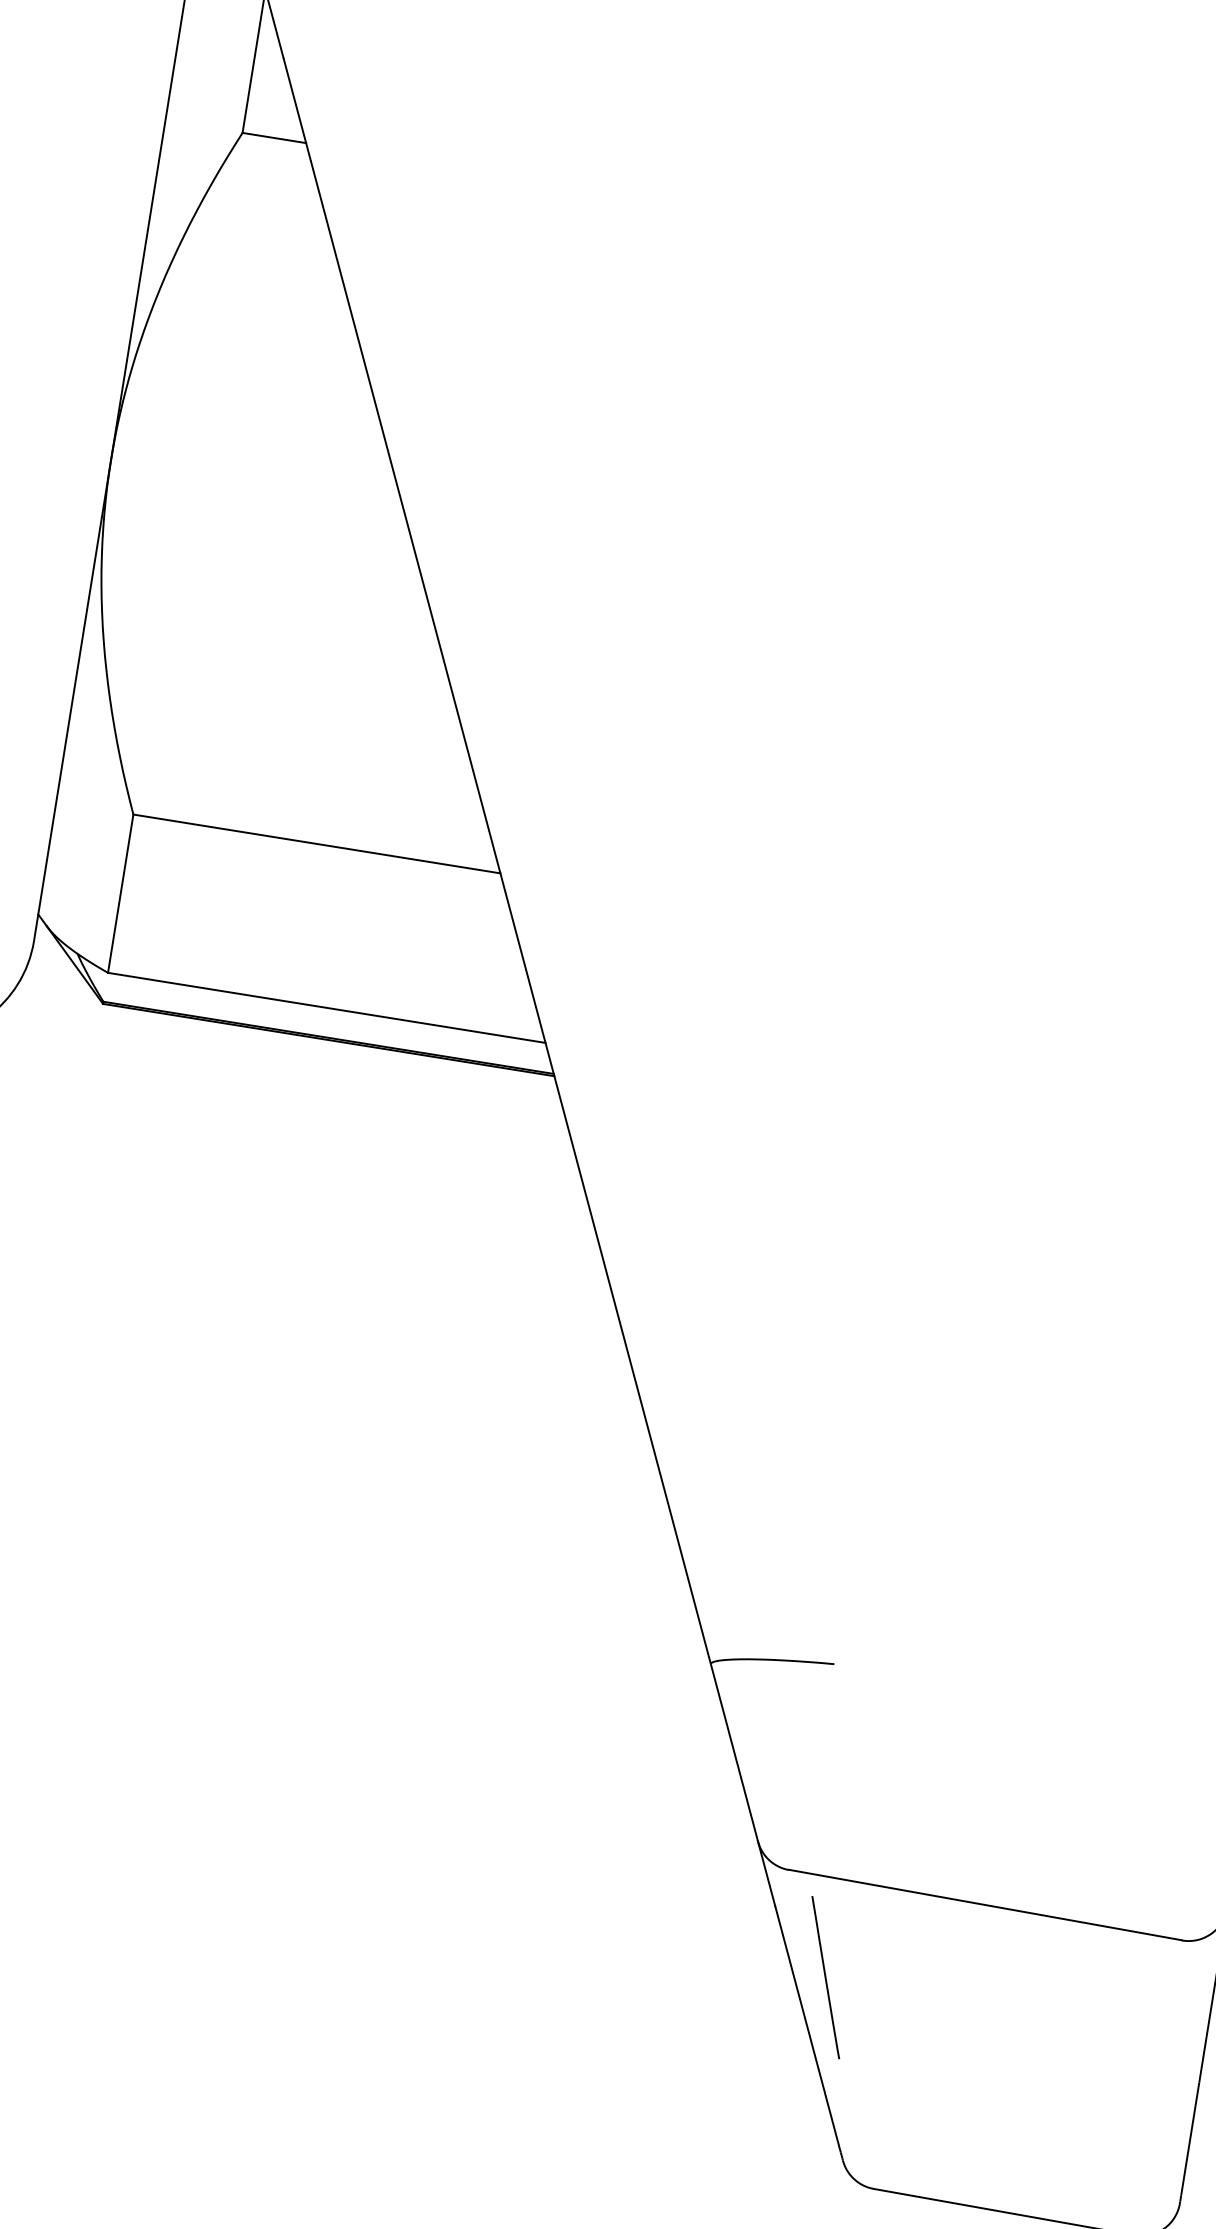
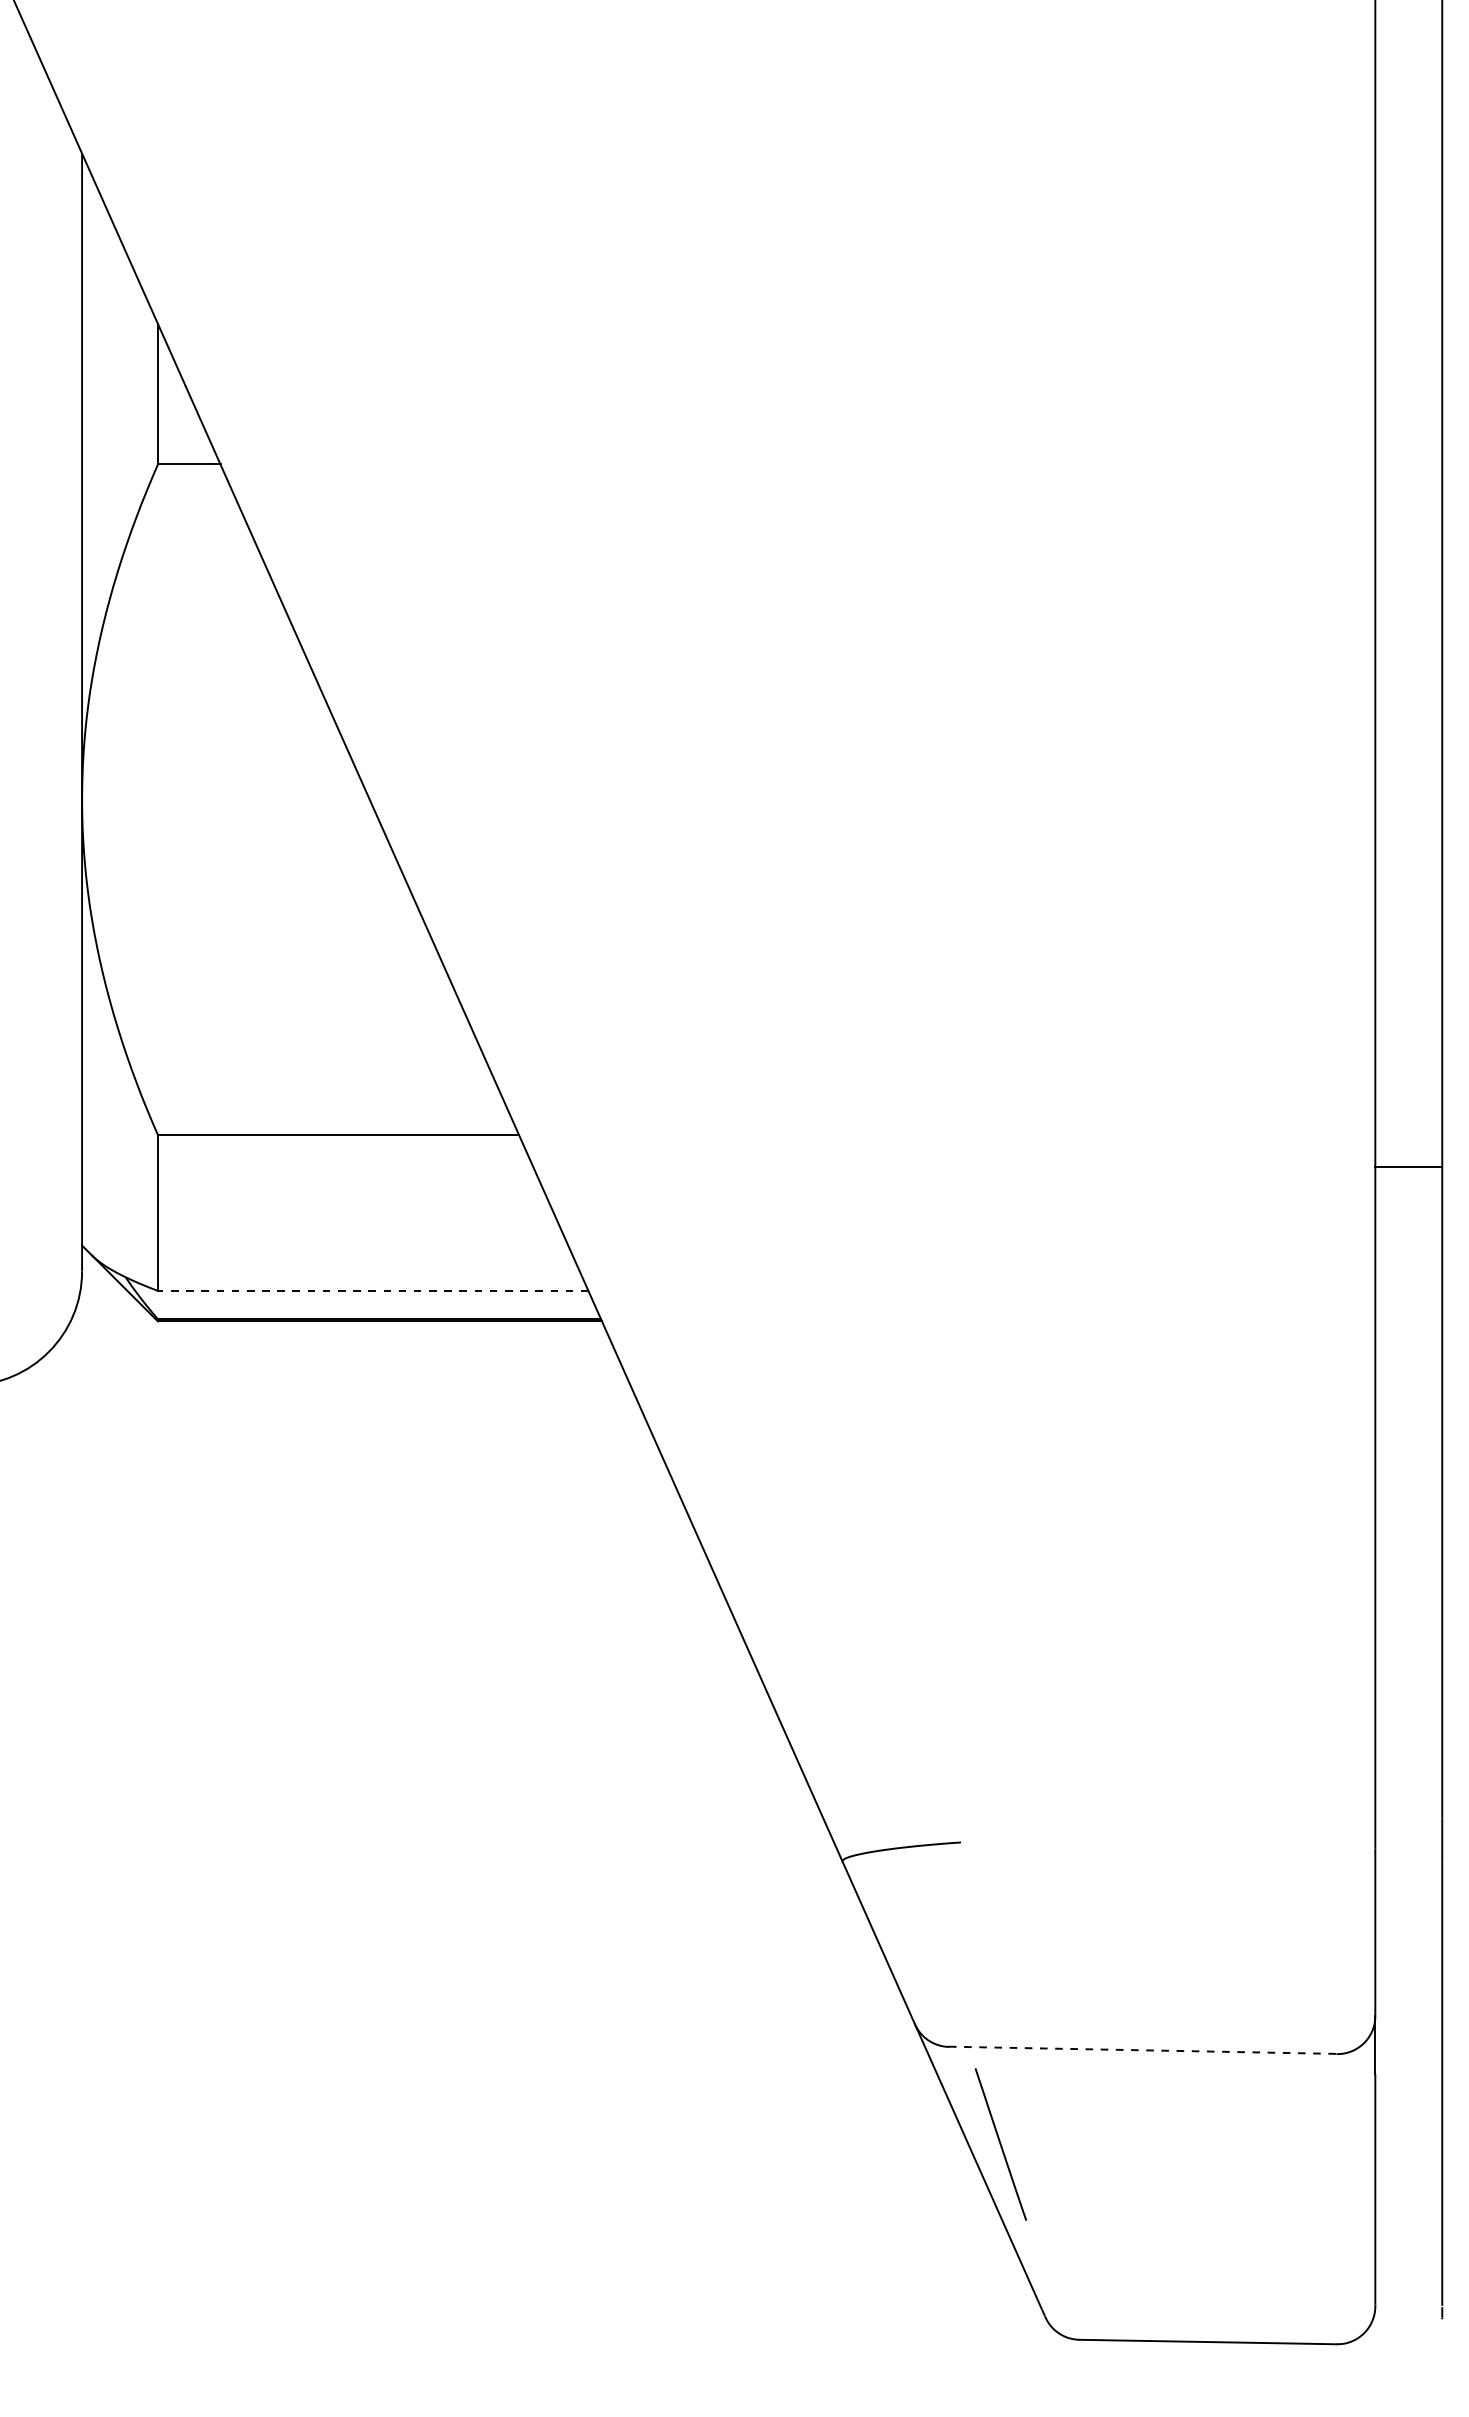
line: (326, 1007) -> (372, 1290), solid -> dashed
line: (985, 1905) -> (1142, 2050), solid -> dashed

